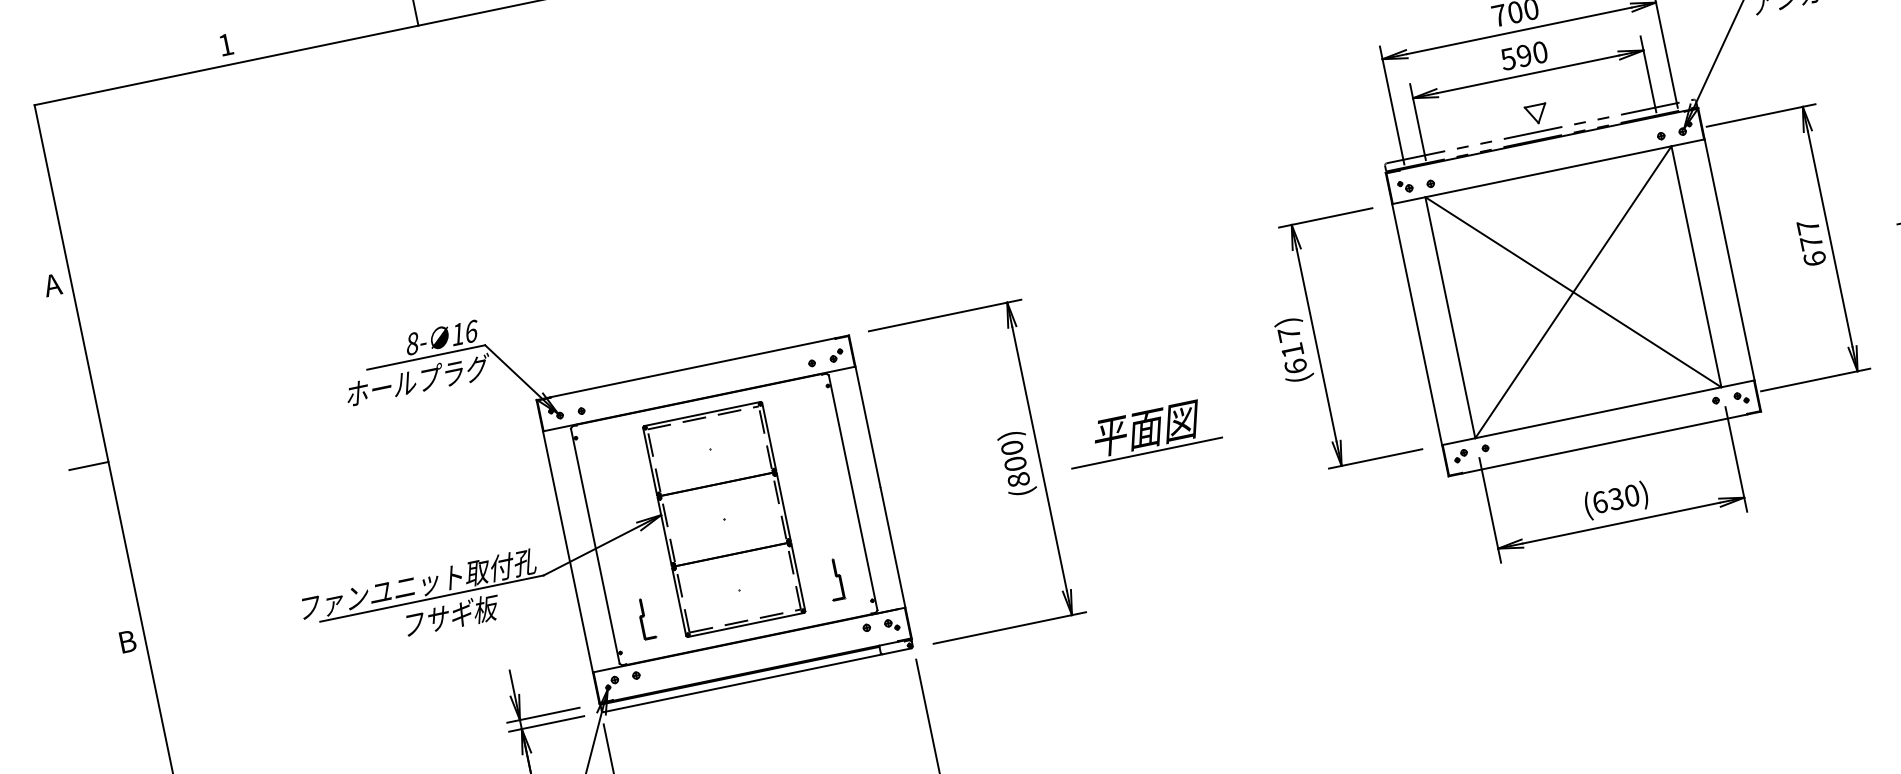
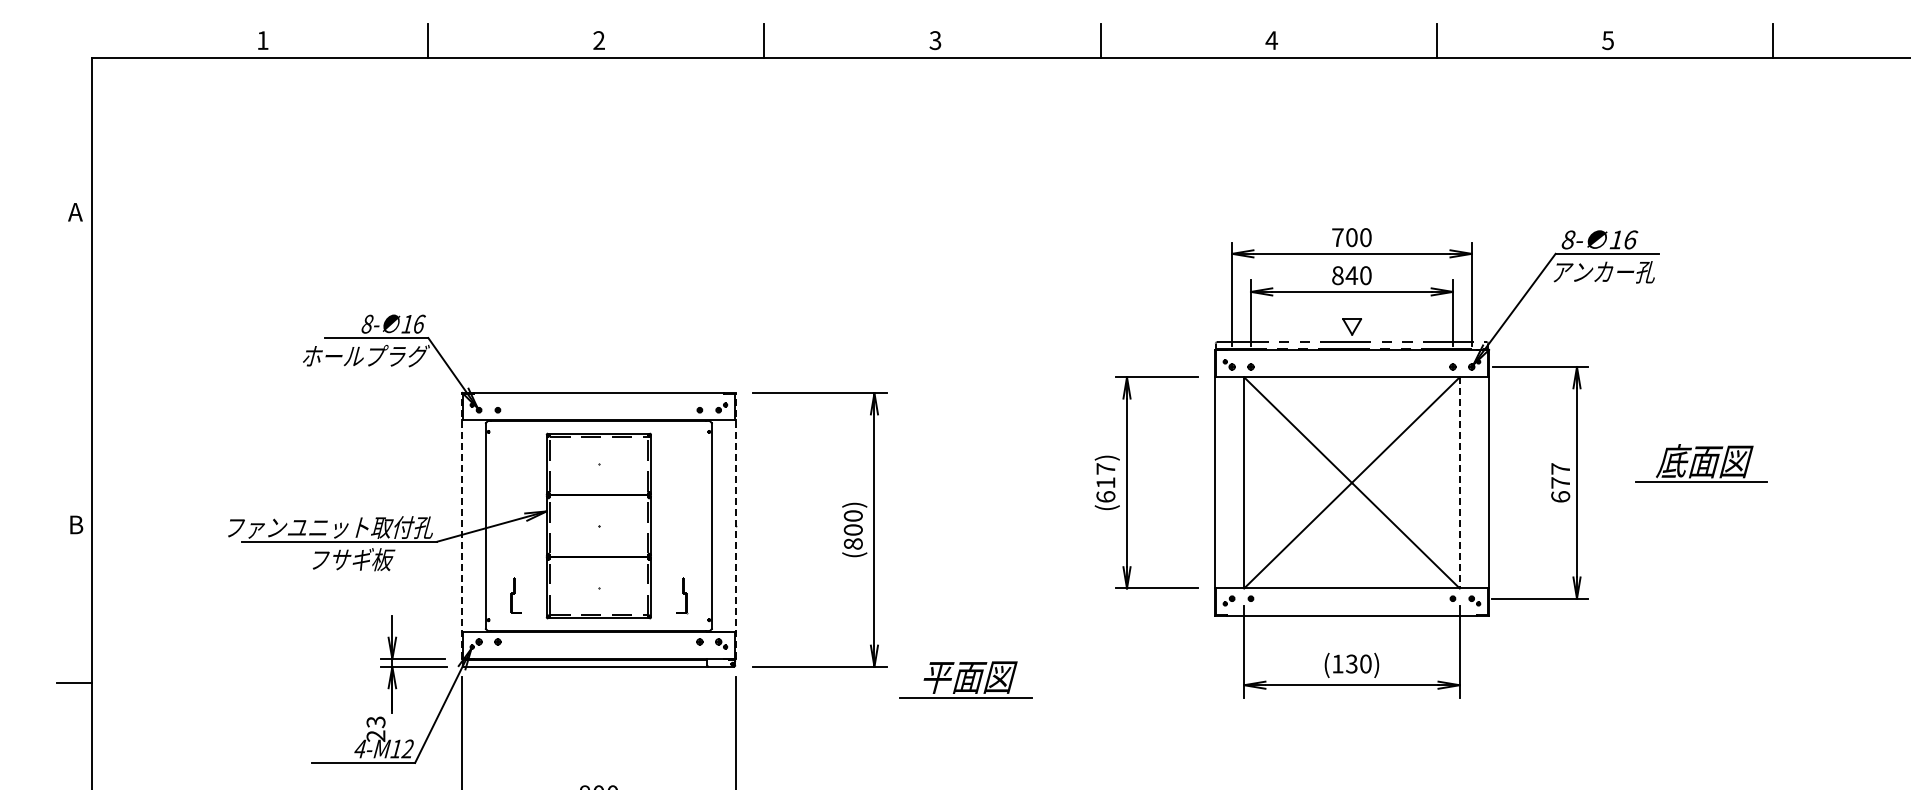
text: (1515, 57) -> (1344, 275), 590 -> 840
line: (1696, 266) -> (1459, 482), solid -> dashed
part: (1142, 432) -> (965, 679), moved
line: (89, 465) -> (74, 370), removed
line: (880, 487) -> (735, 526), solid -> dashed
text: (1599, 501) -> (1337, 663), (630) -> (130)
line: (567, 552) -> (461, 526), solid -> dashed

